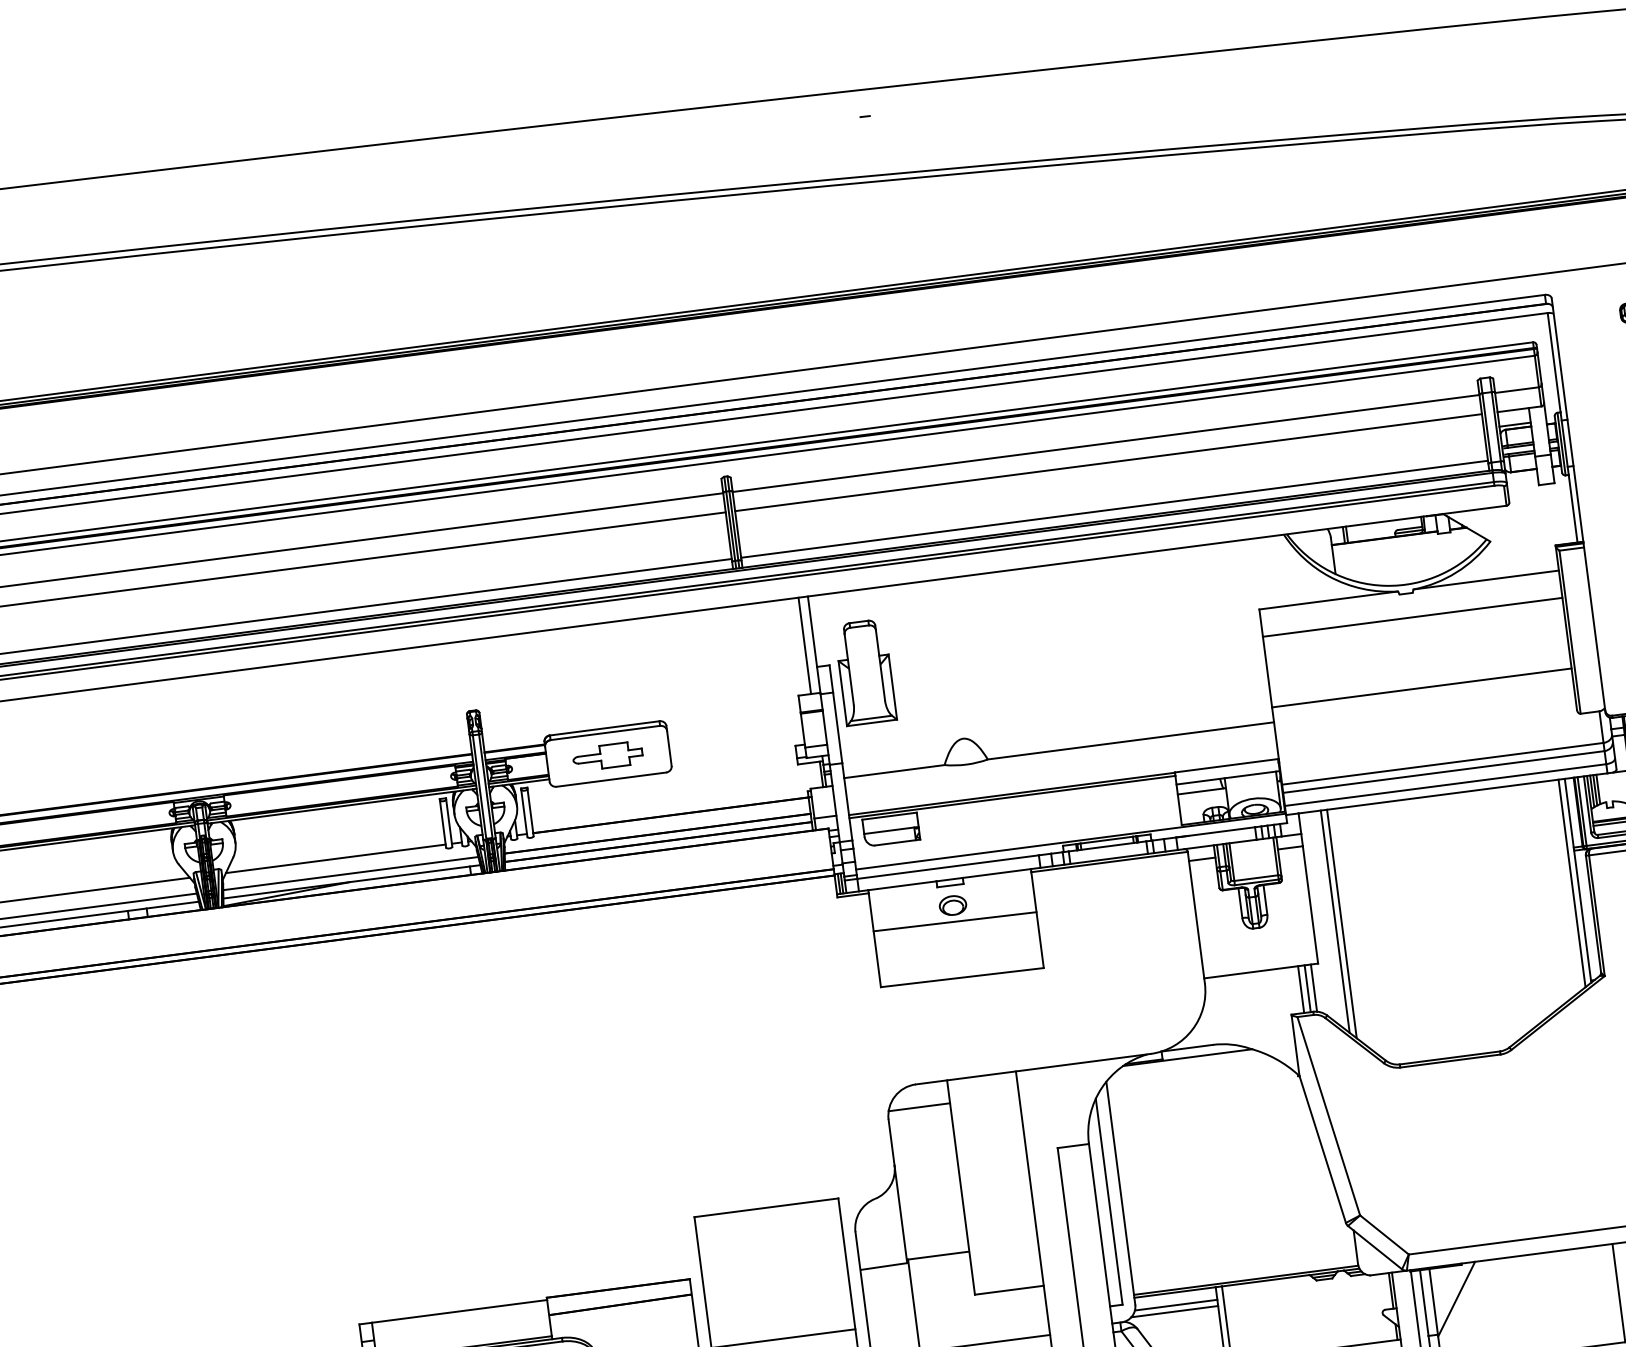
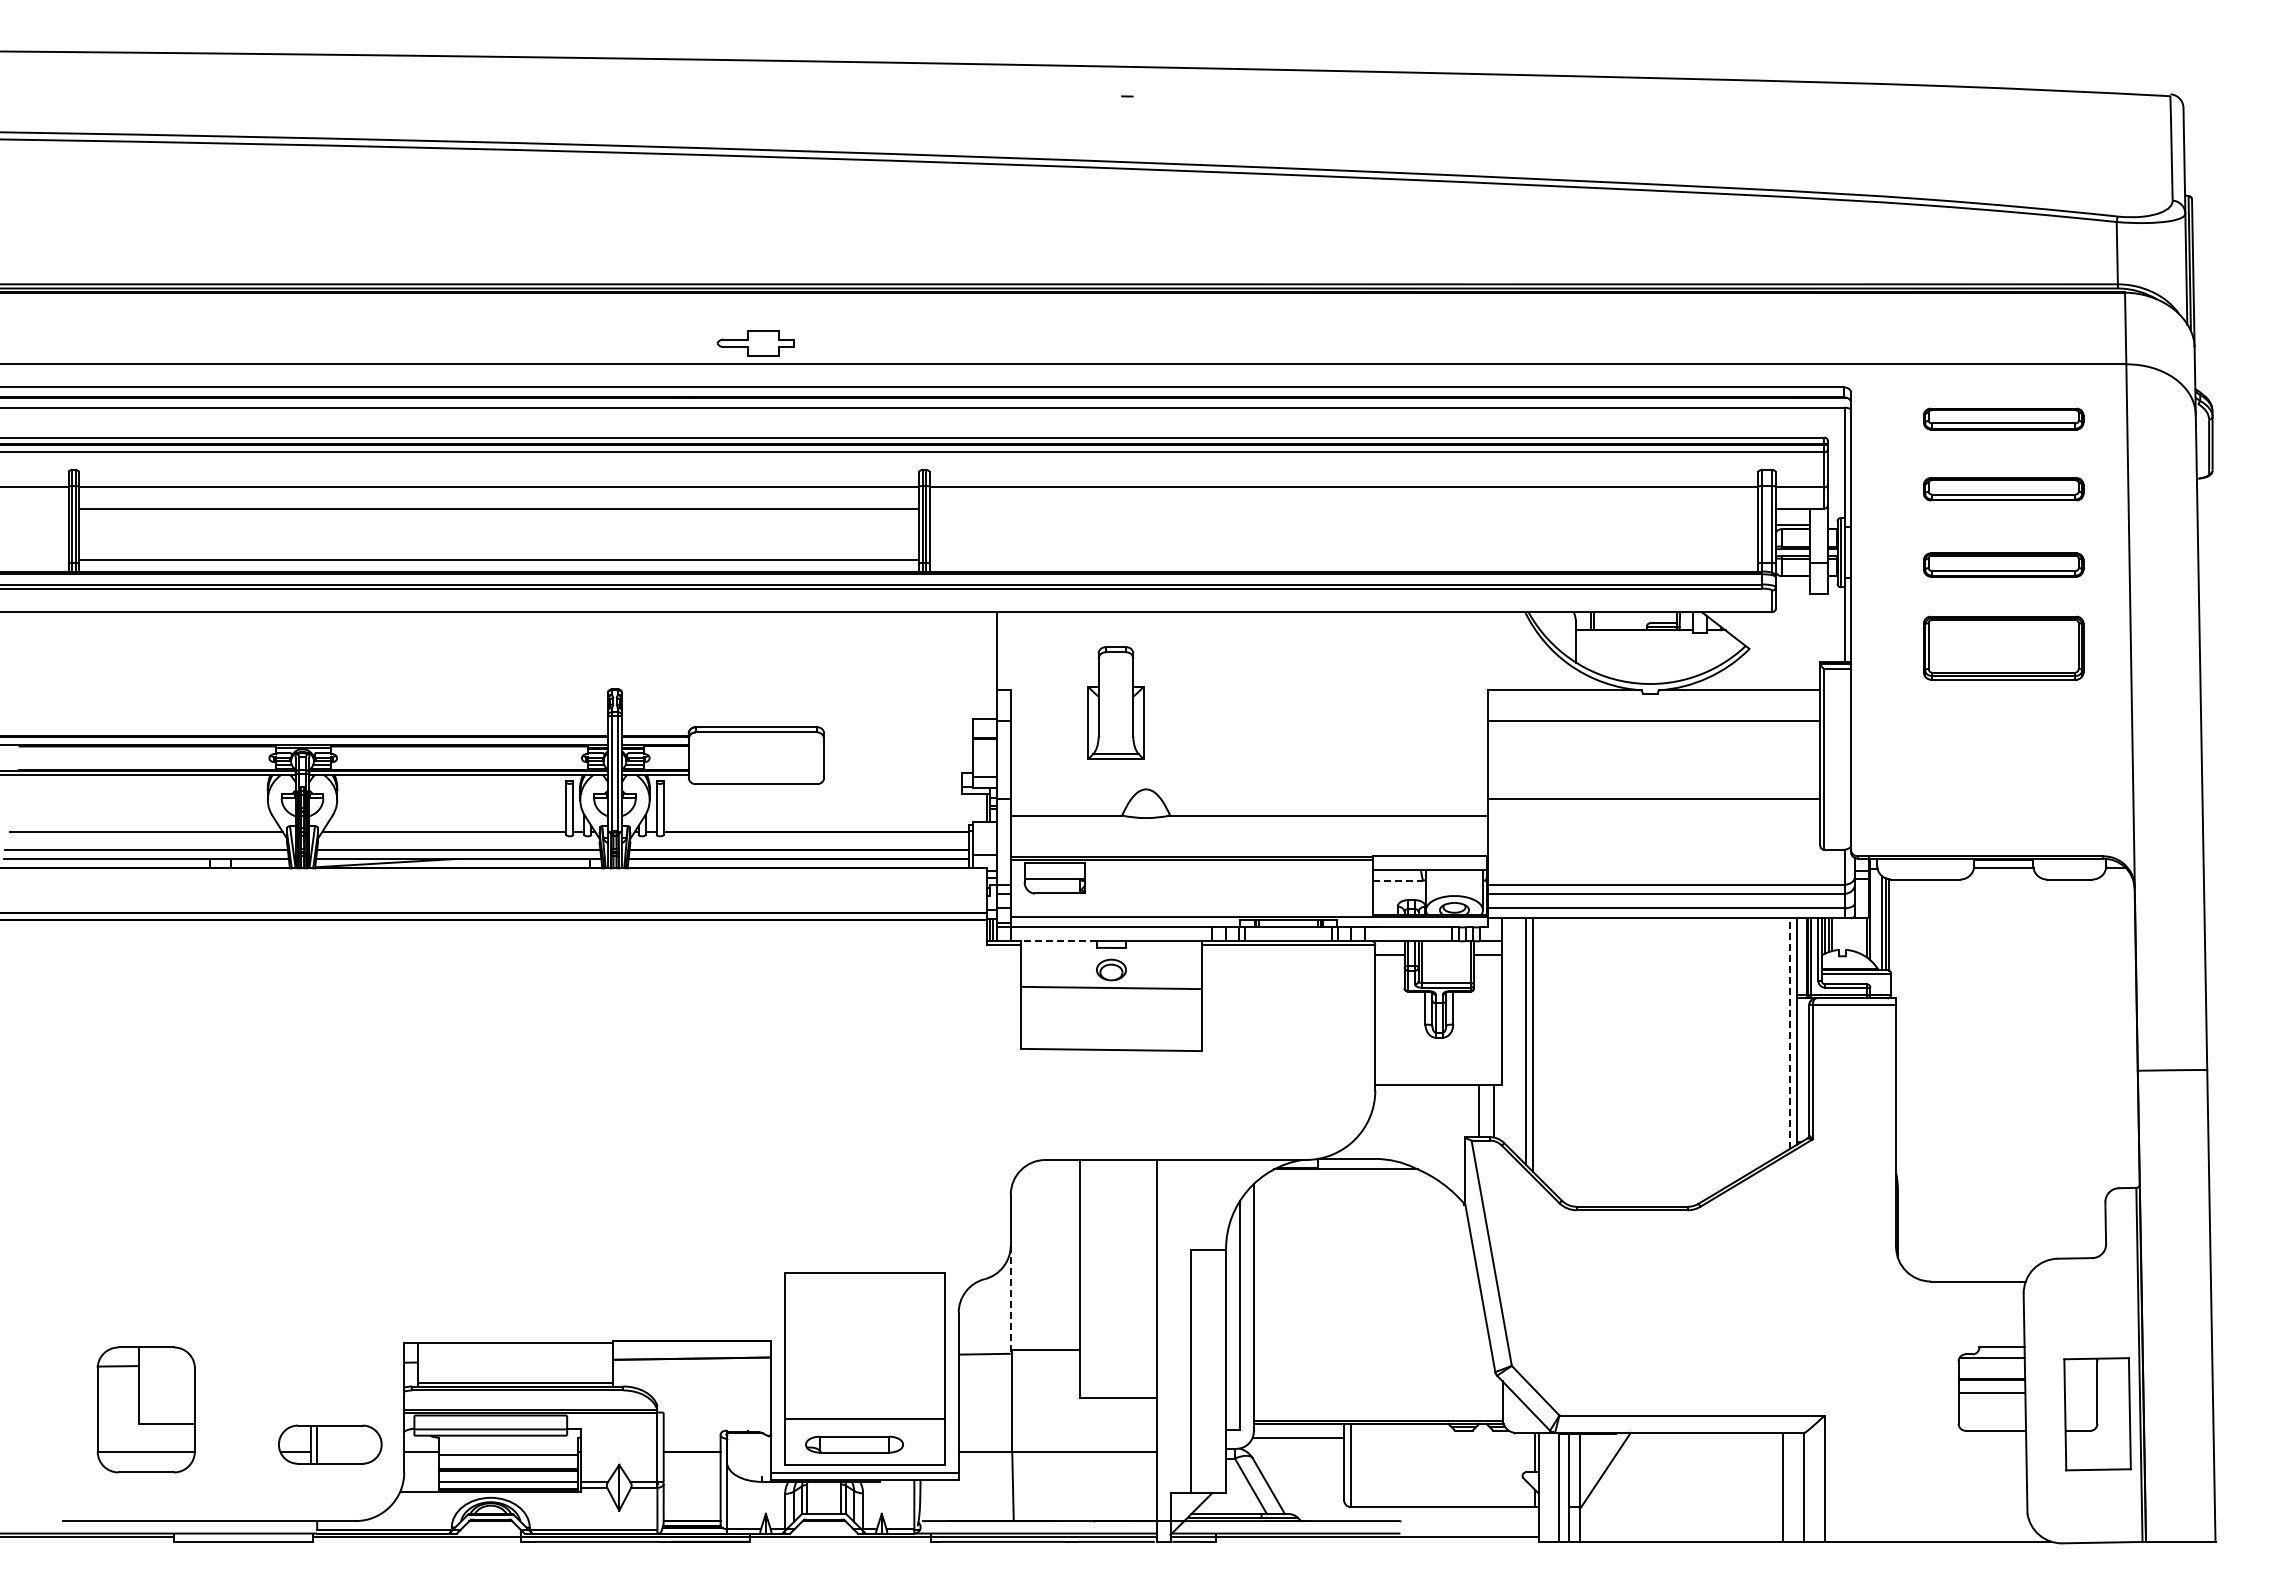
line: (1108, 462) -> (1343, 508), removed
line: (1114, 509) -> (1343, 560), removed
line: (804, 645) -> (986, 665), removed
part: (864, 671) -> (1115, 702), moved
part: (607, 756) -> (755, 343), moved
line: (1201, 791) -> (1398, 880), solid -> dashed
line: (1572, 883) -> (1790, 1033), solid -> dashed
line: (902, 885) -> (1059, 941), solid -> dashed
line: (1307, 989) -> (1486, 1111), removed
line: (919, 1107) -> (1046, 1185), removed
line: (900, 1215) -> (1010, 1300), solid -> dashed
line: (1174, 1311) -> (1295, 1444), removed

